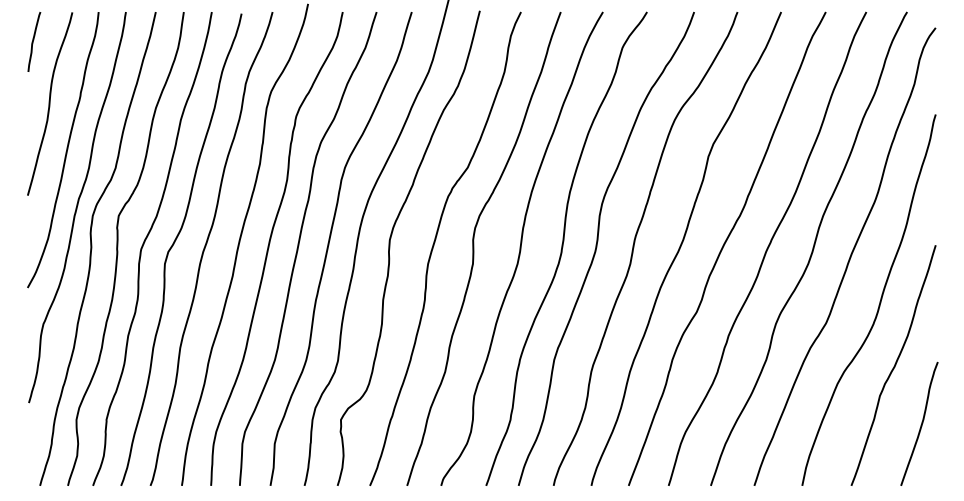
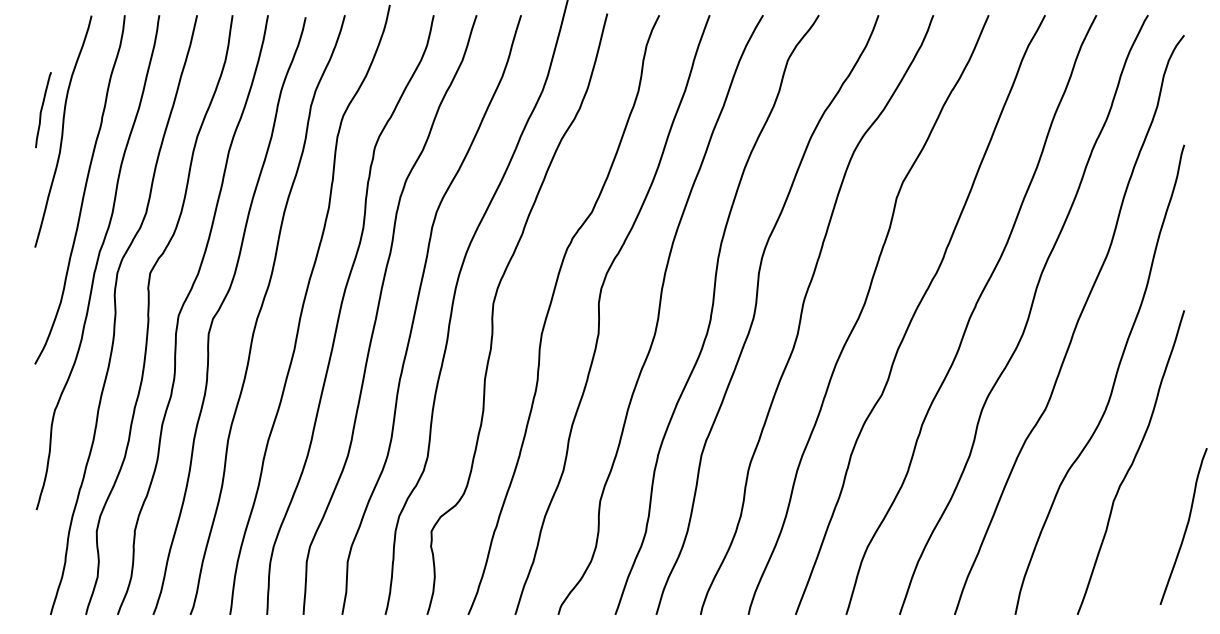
curve: (33, 42) -> (42, 110), moved
curve: (920, 424) -> (1185, 527), moved

